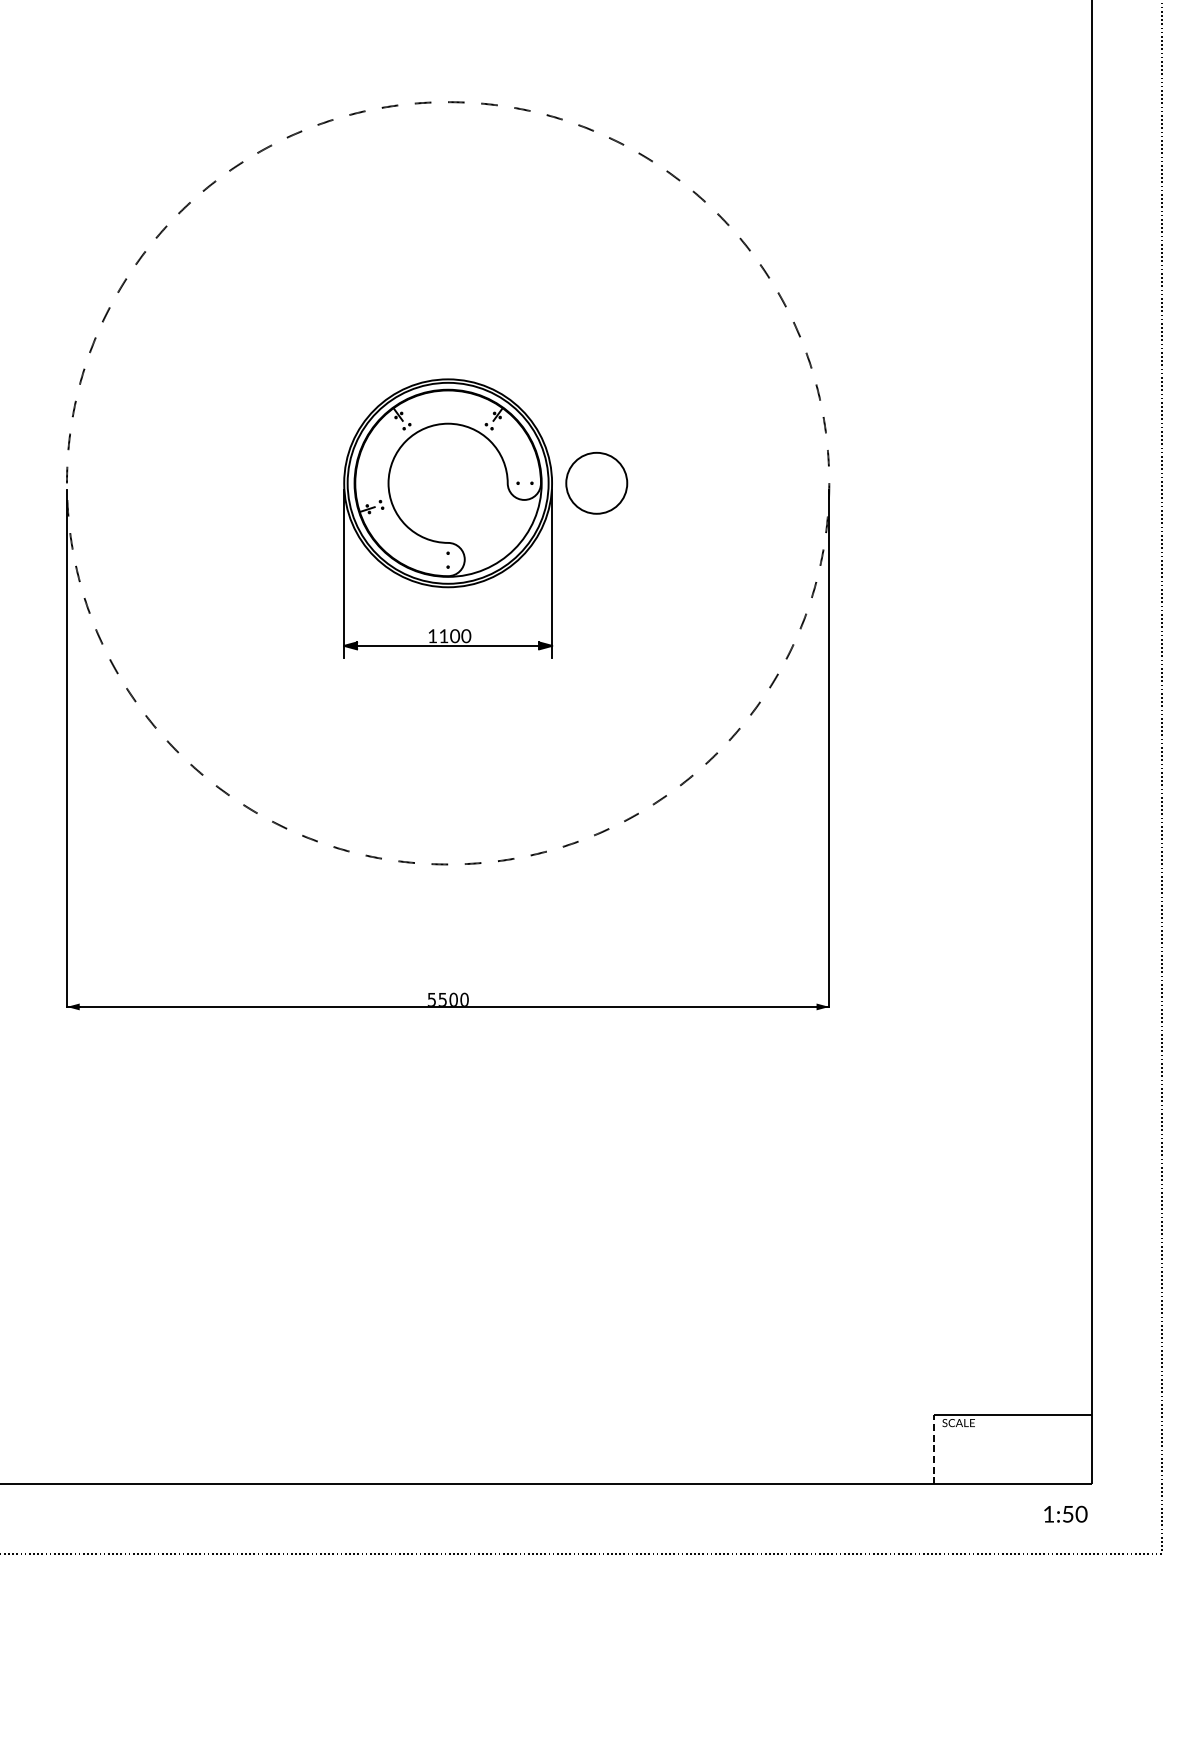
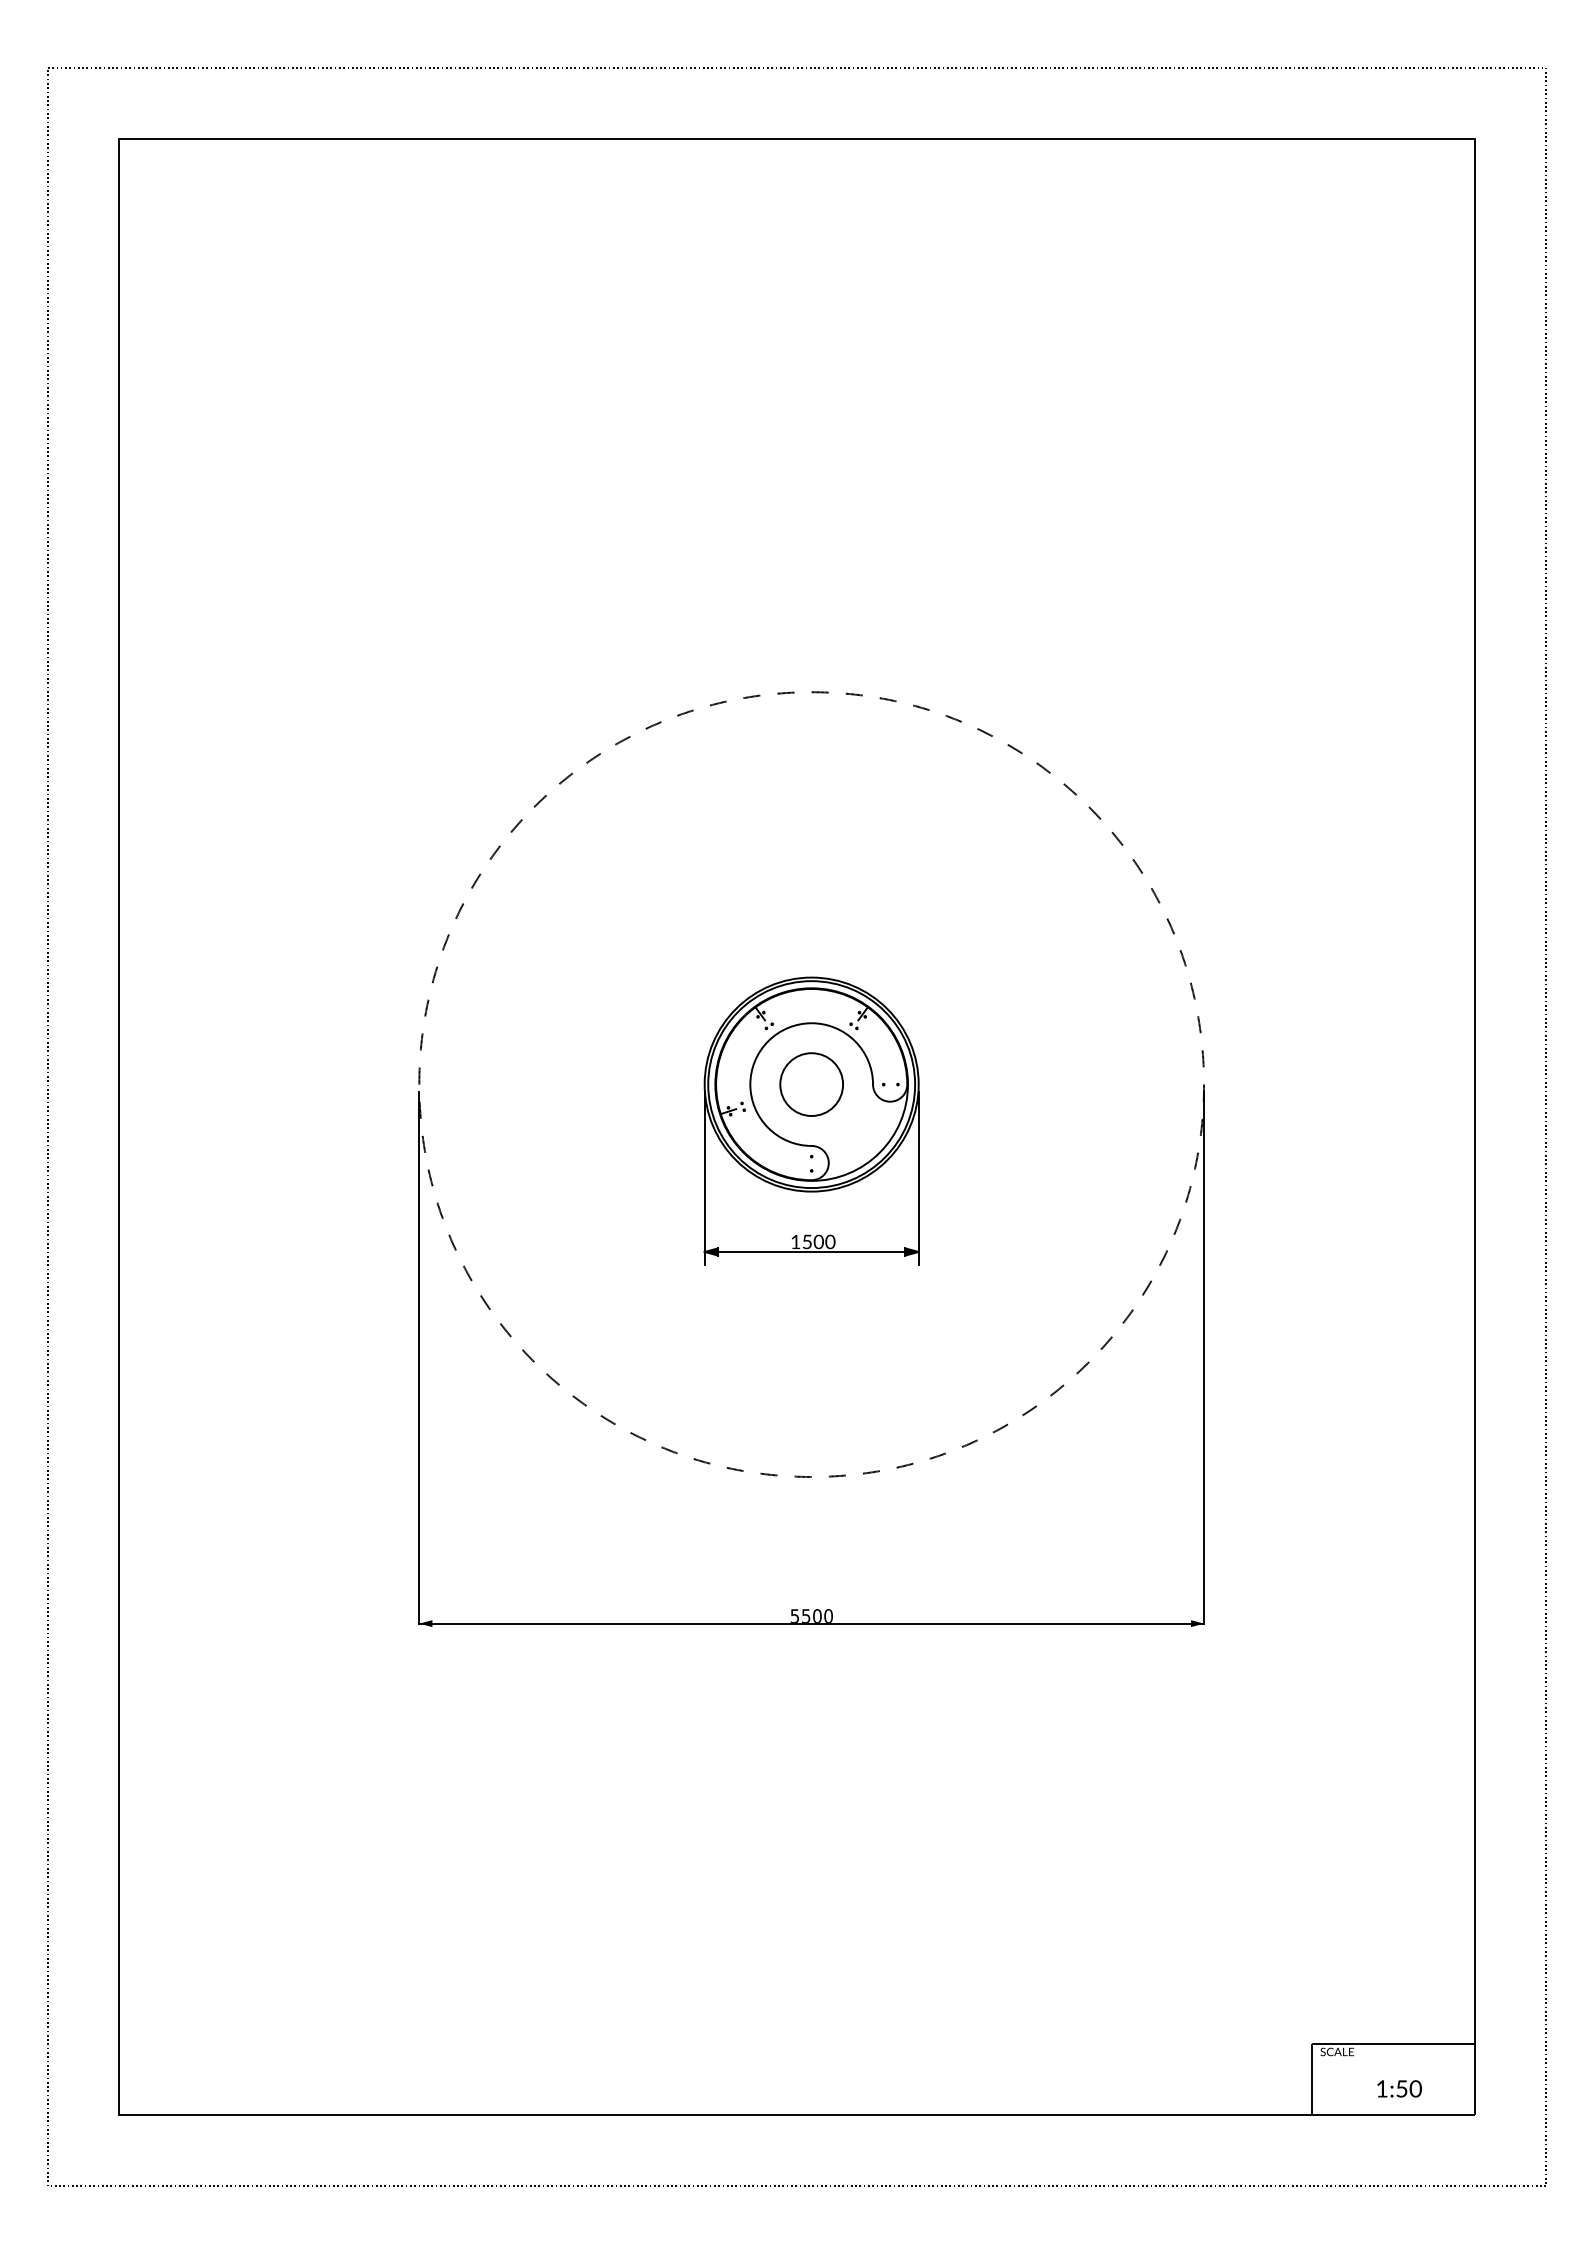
circle: (596, 483) -> (811, 1084), moved
text: (443, 635) -> (806, 1241), 1100 -> 1500
line: (933, 1449) -> (1311, 2079), dashed -> solid
text: (1065, 1513) -> (1399, 2088), moved

